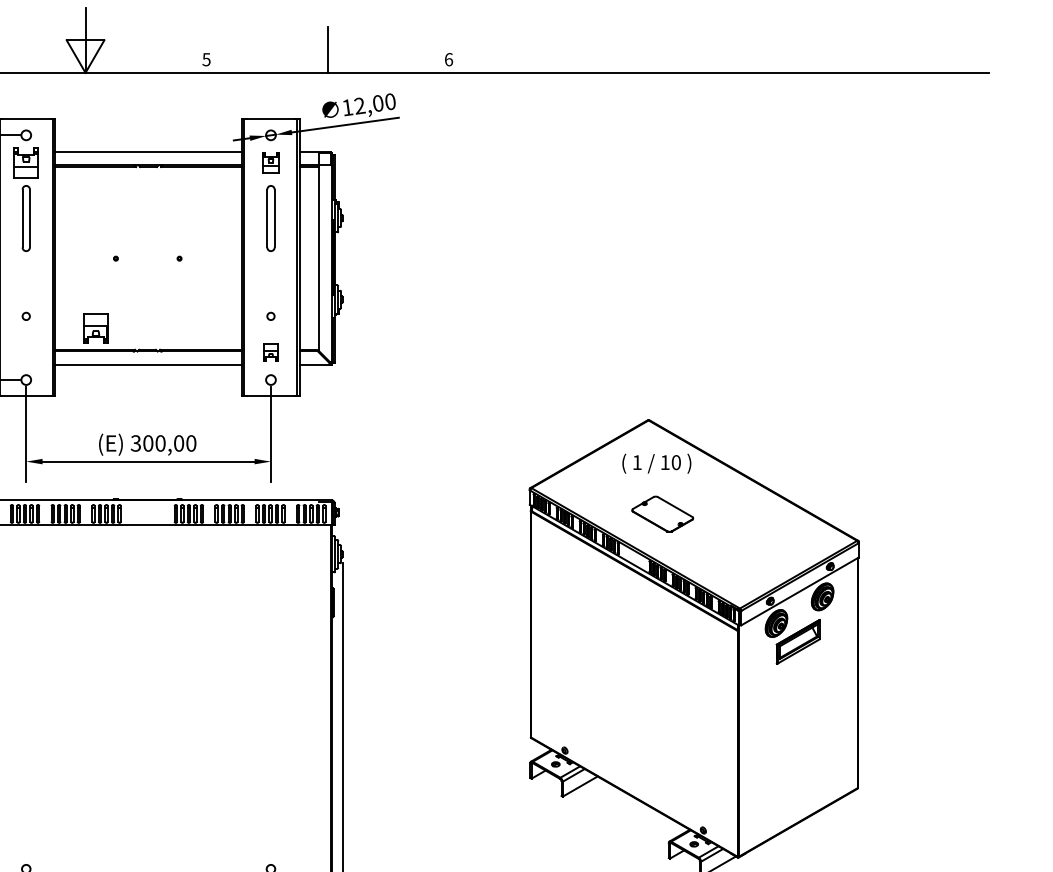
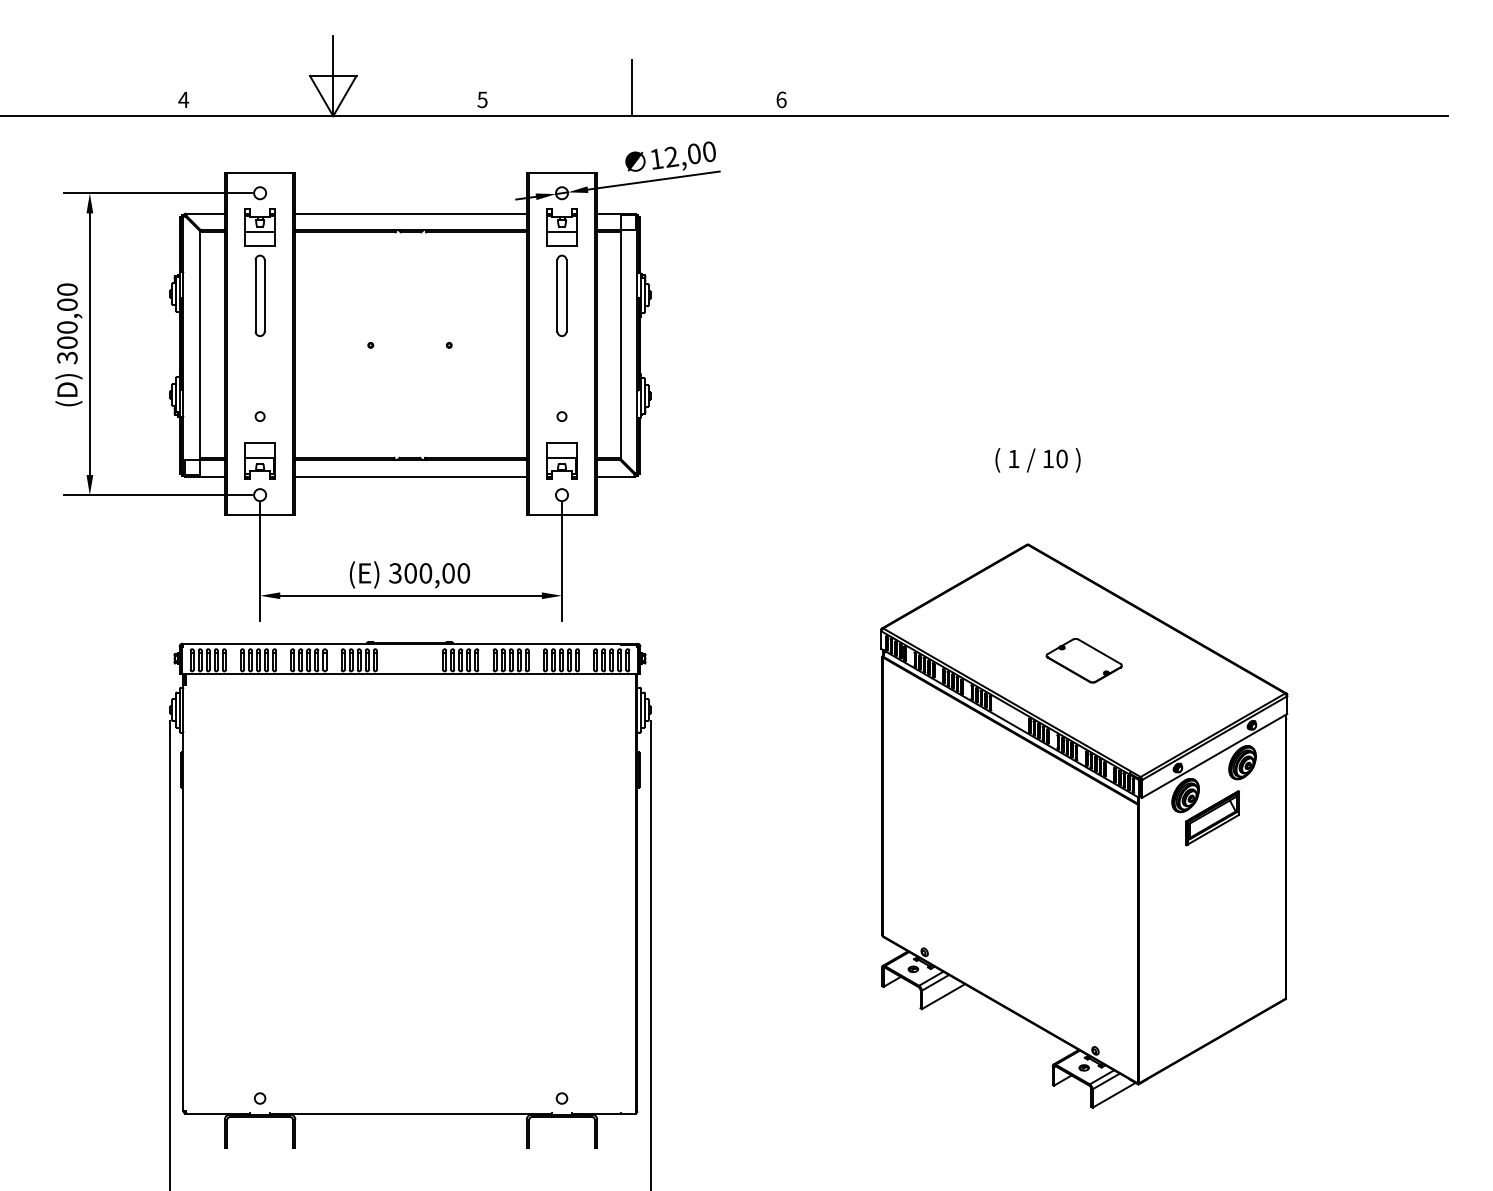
part: (270, 163) -> (561, 227), size x1.43
part: (95, 328) -> (259, 460), moved
part: (270, 351) -> (561, 460), size x1.67
text: (656, 463) -> (1037, 460), moved
part: (662, 514) -> (1083, 660), moved

